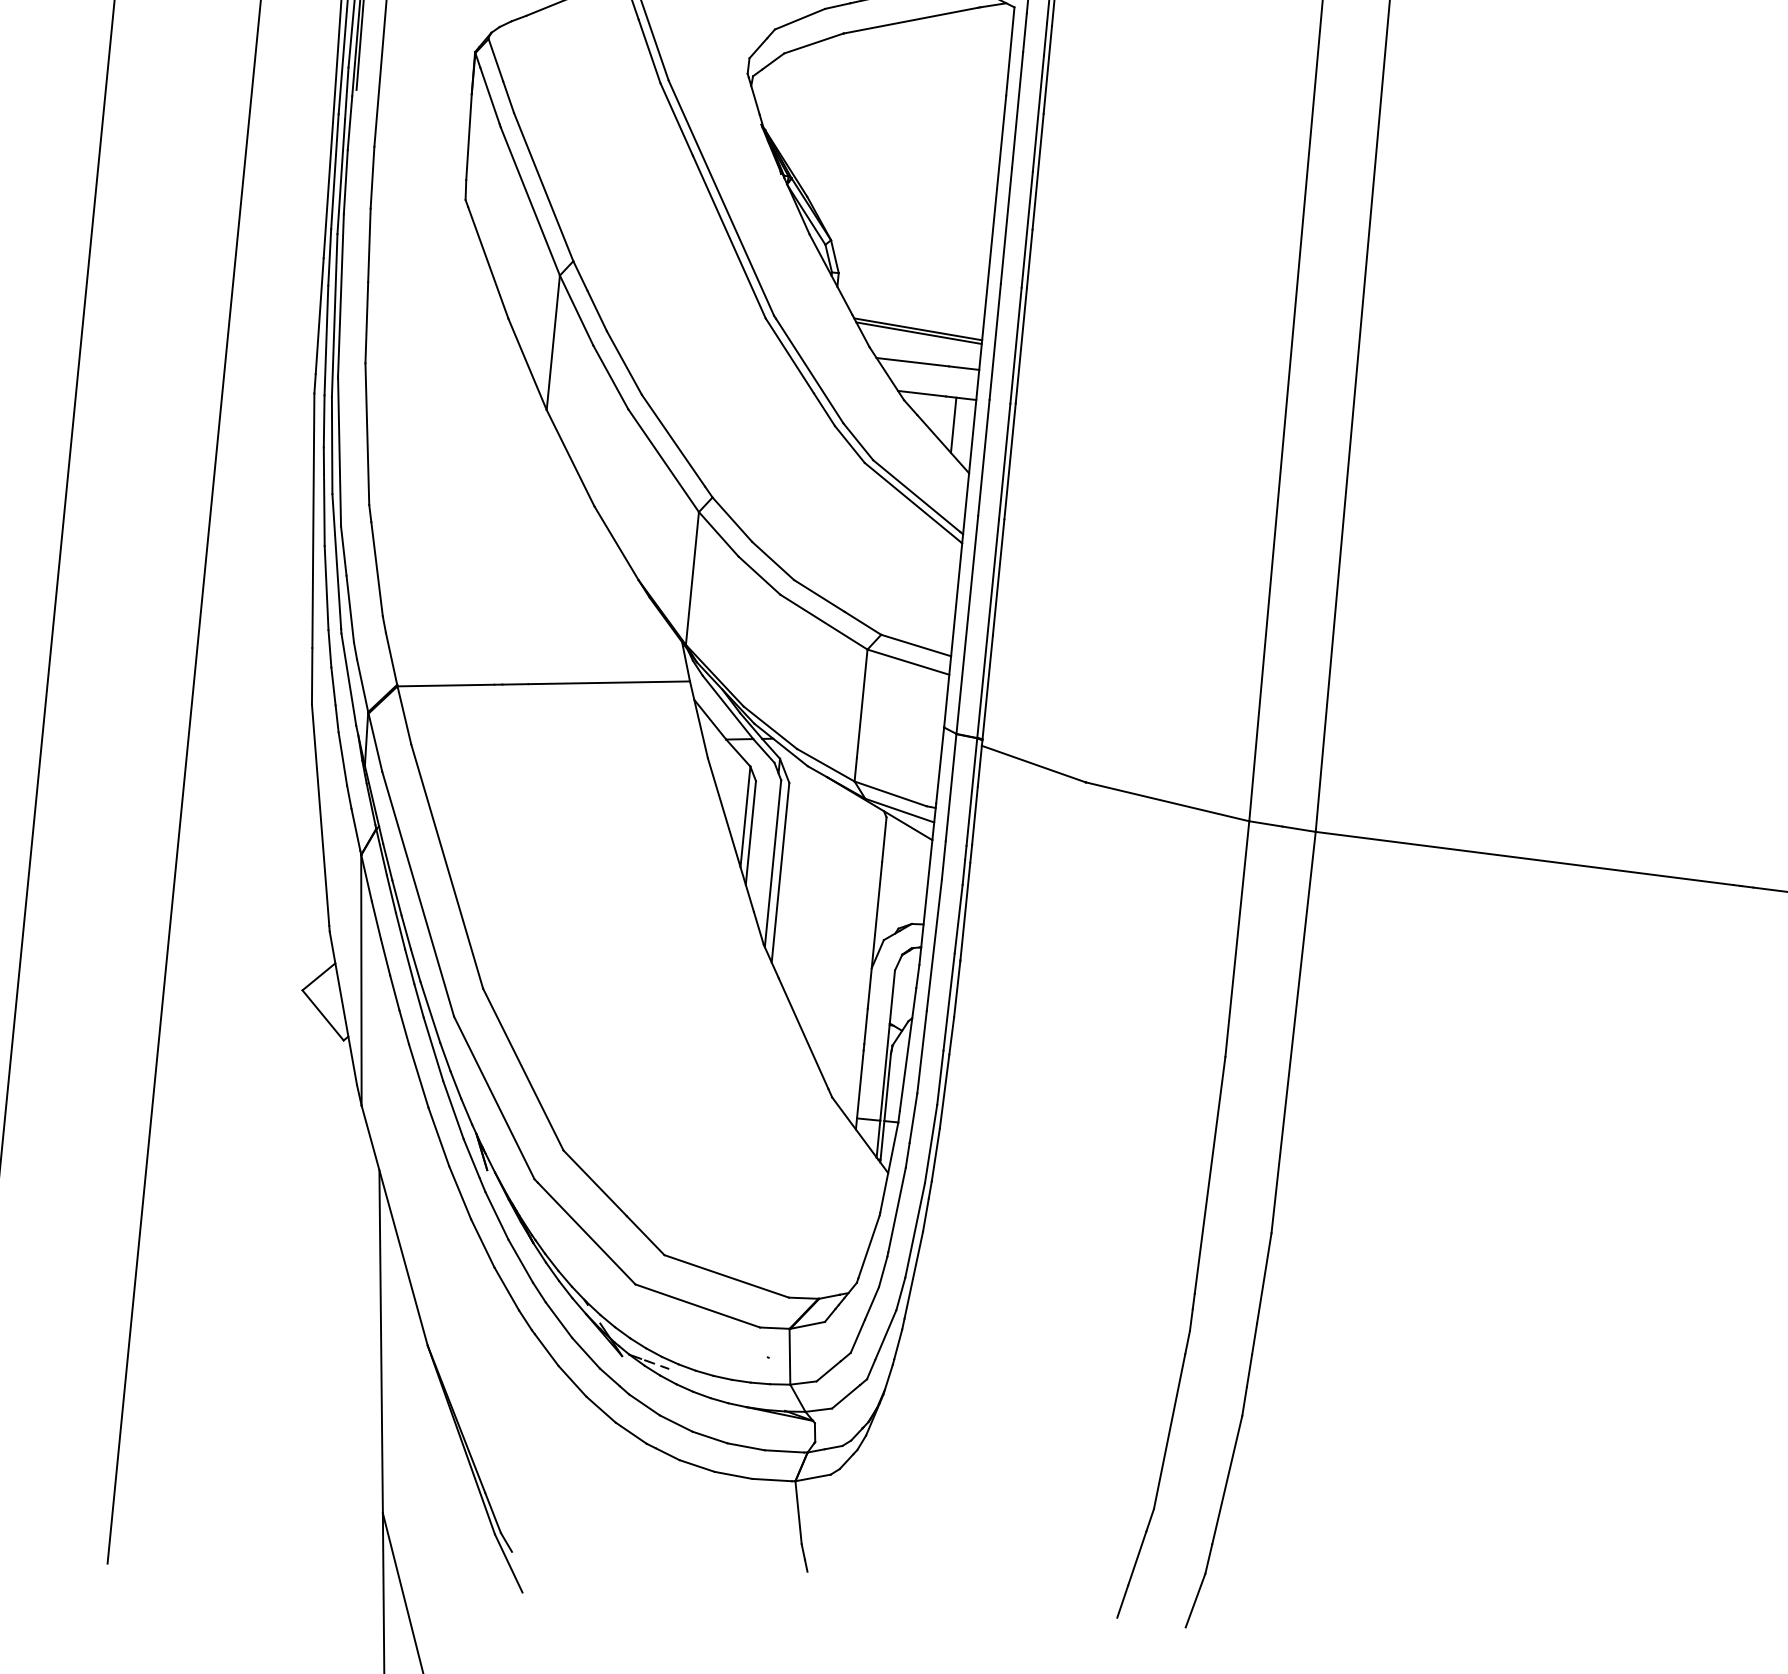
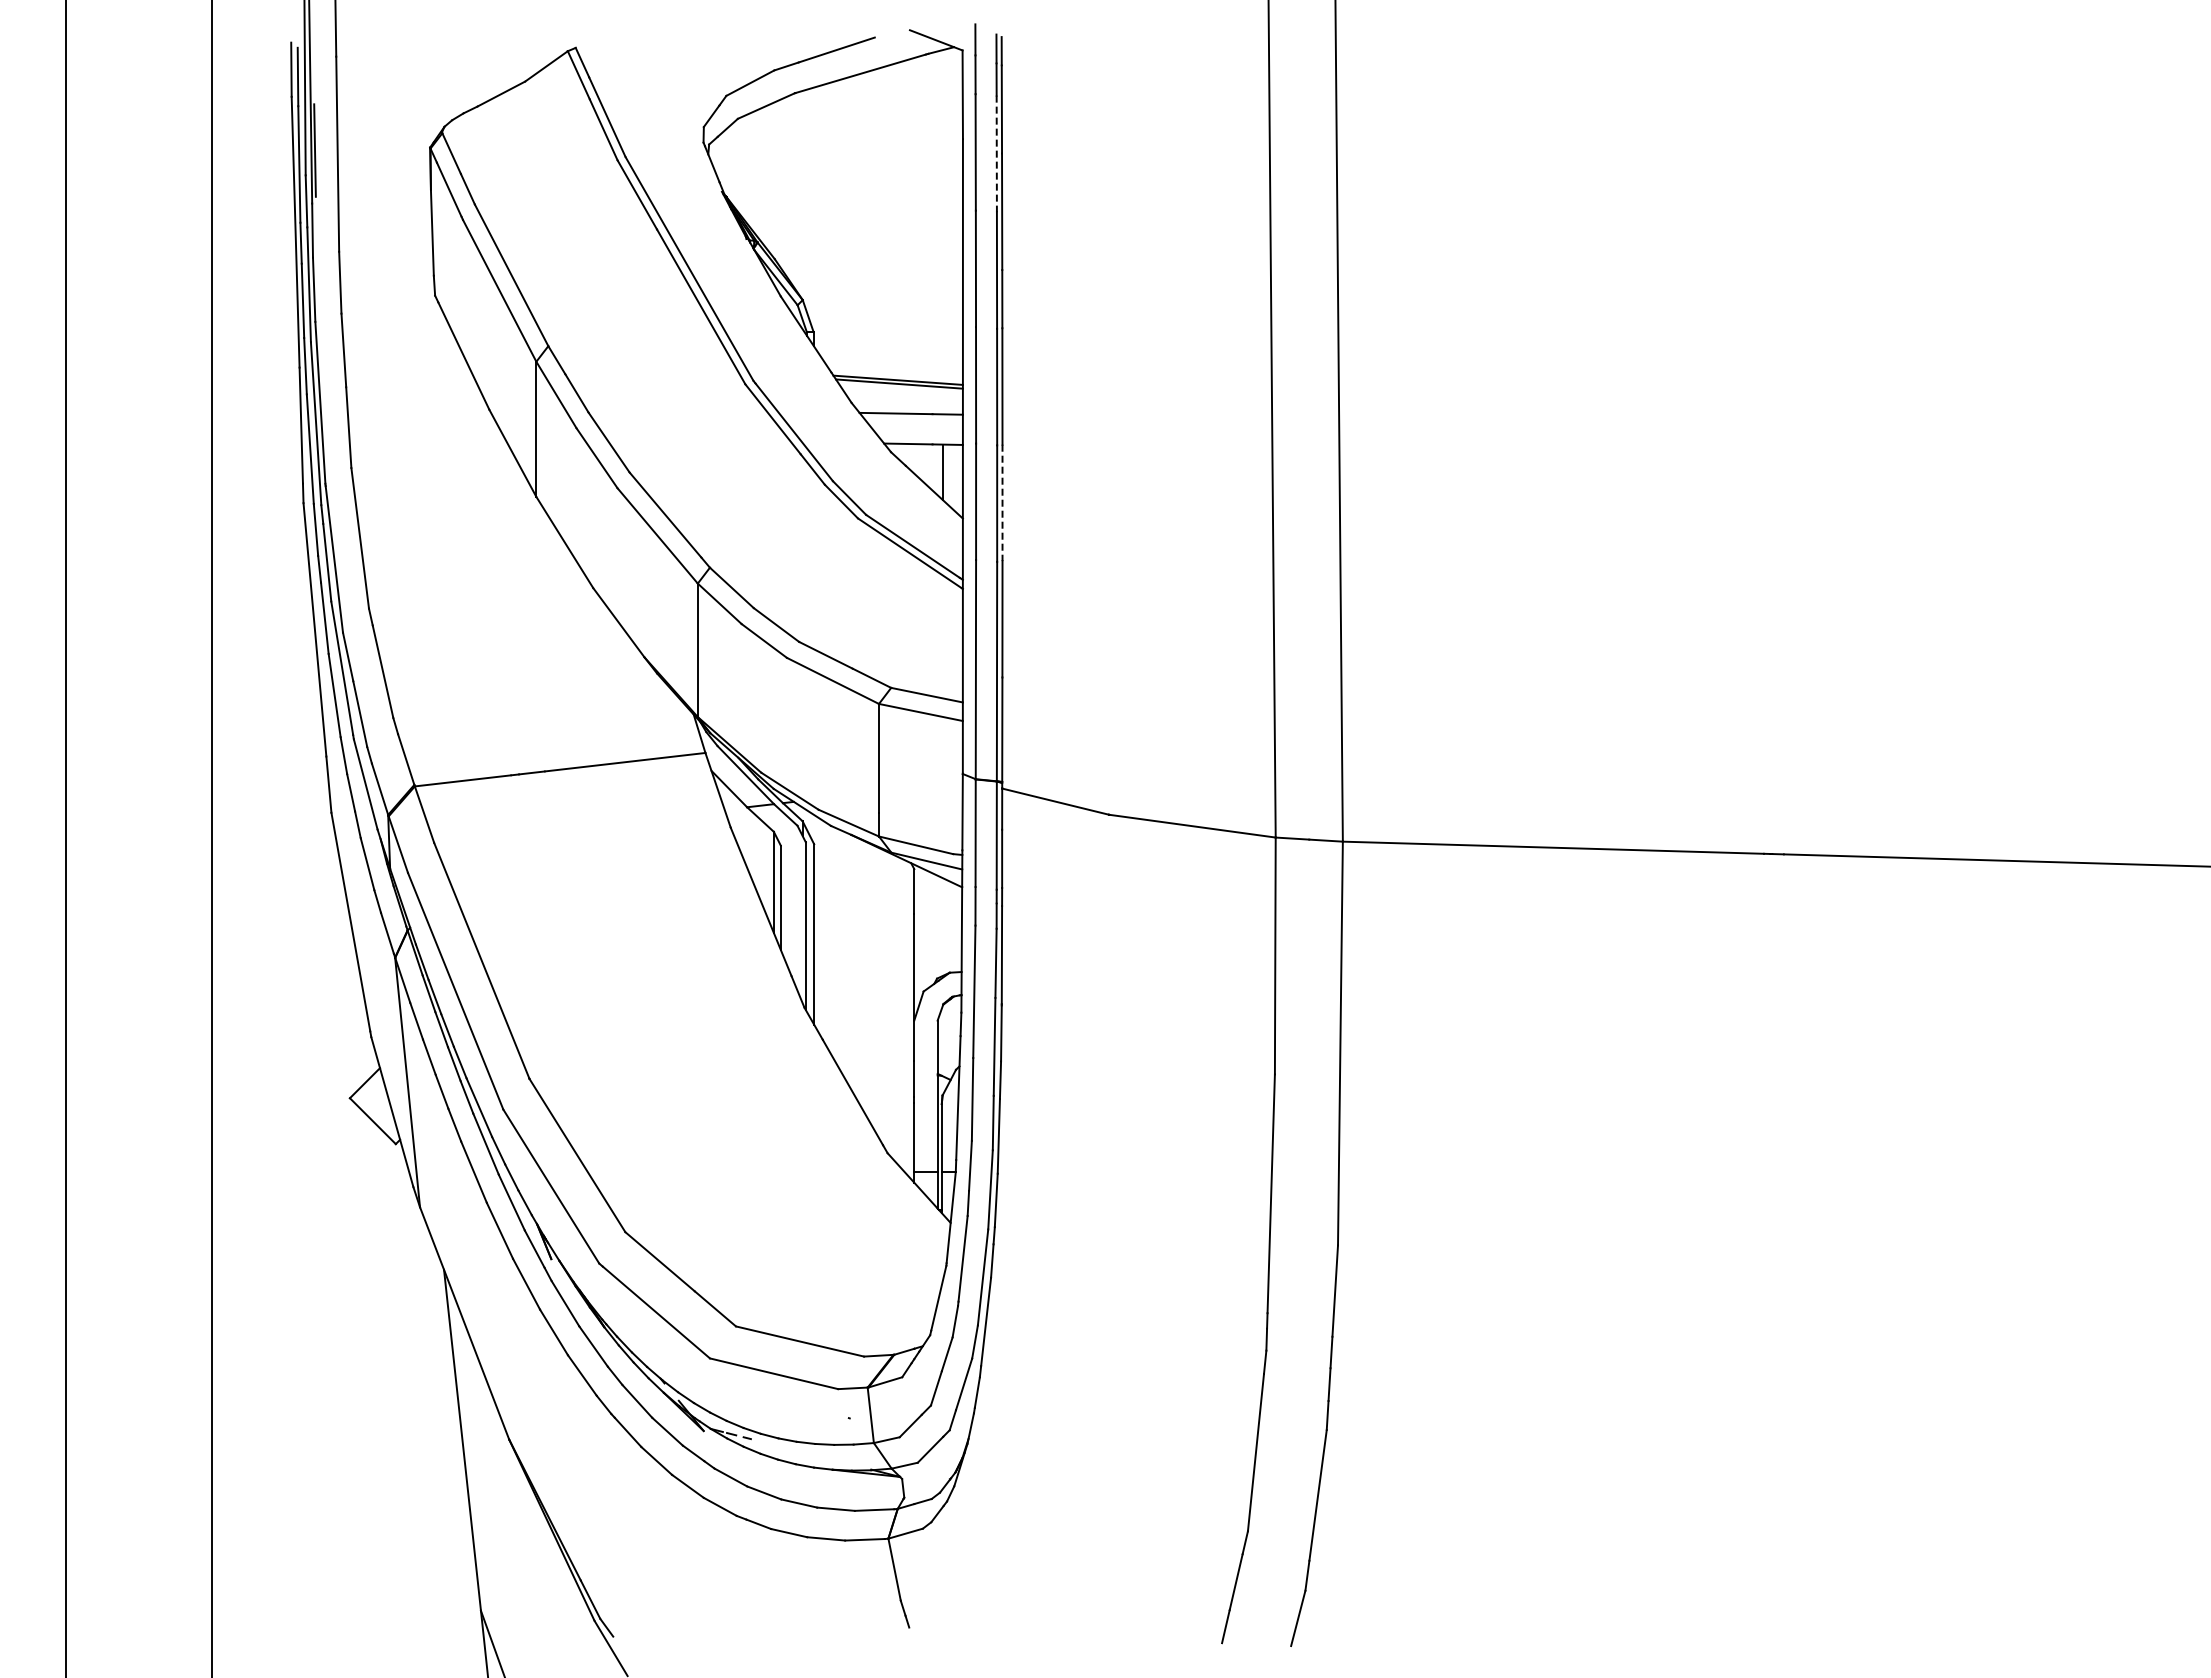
line: (1038, 114) -> (996, 154), solid -> dashed
line: (1009, 462) -> (1002, 503), solid -> dashed

